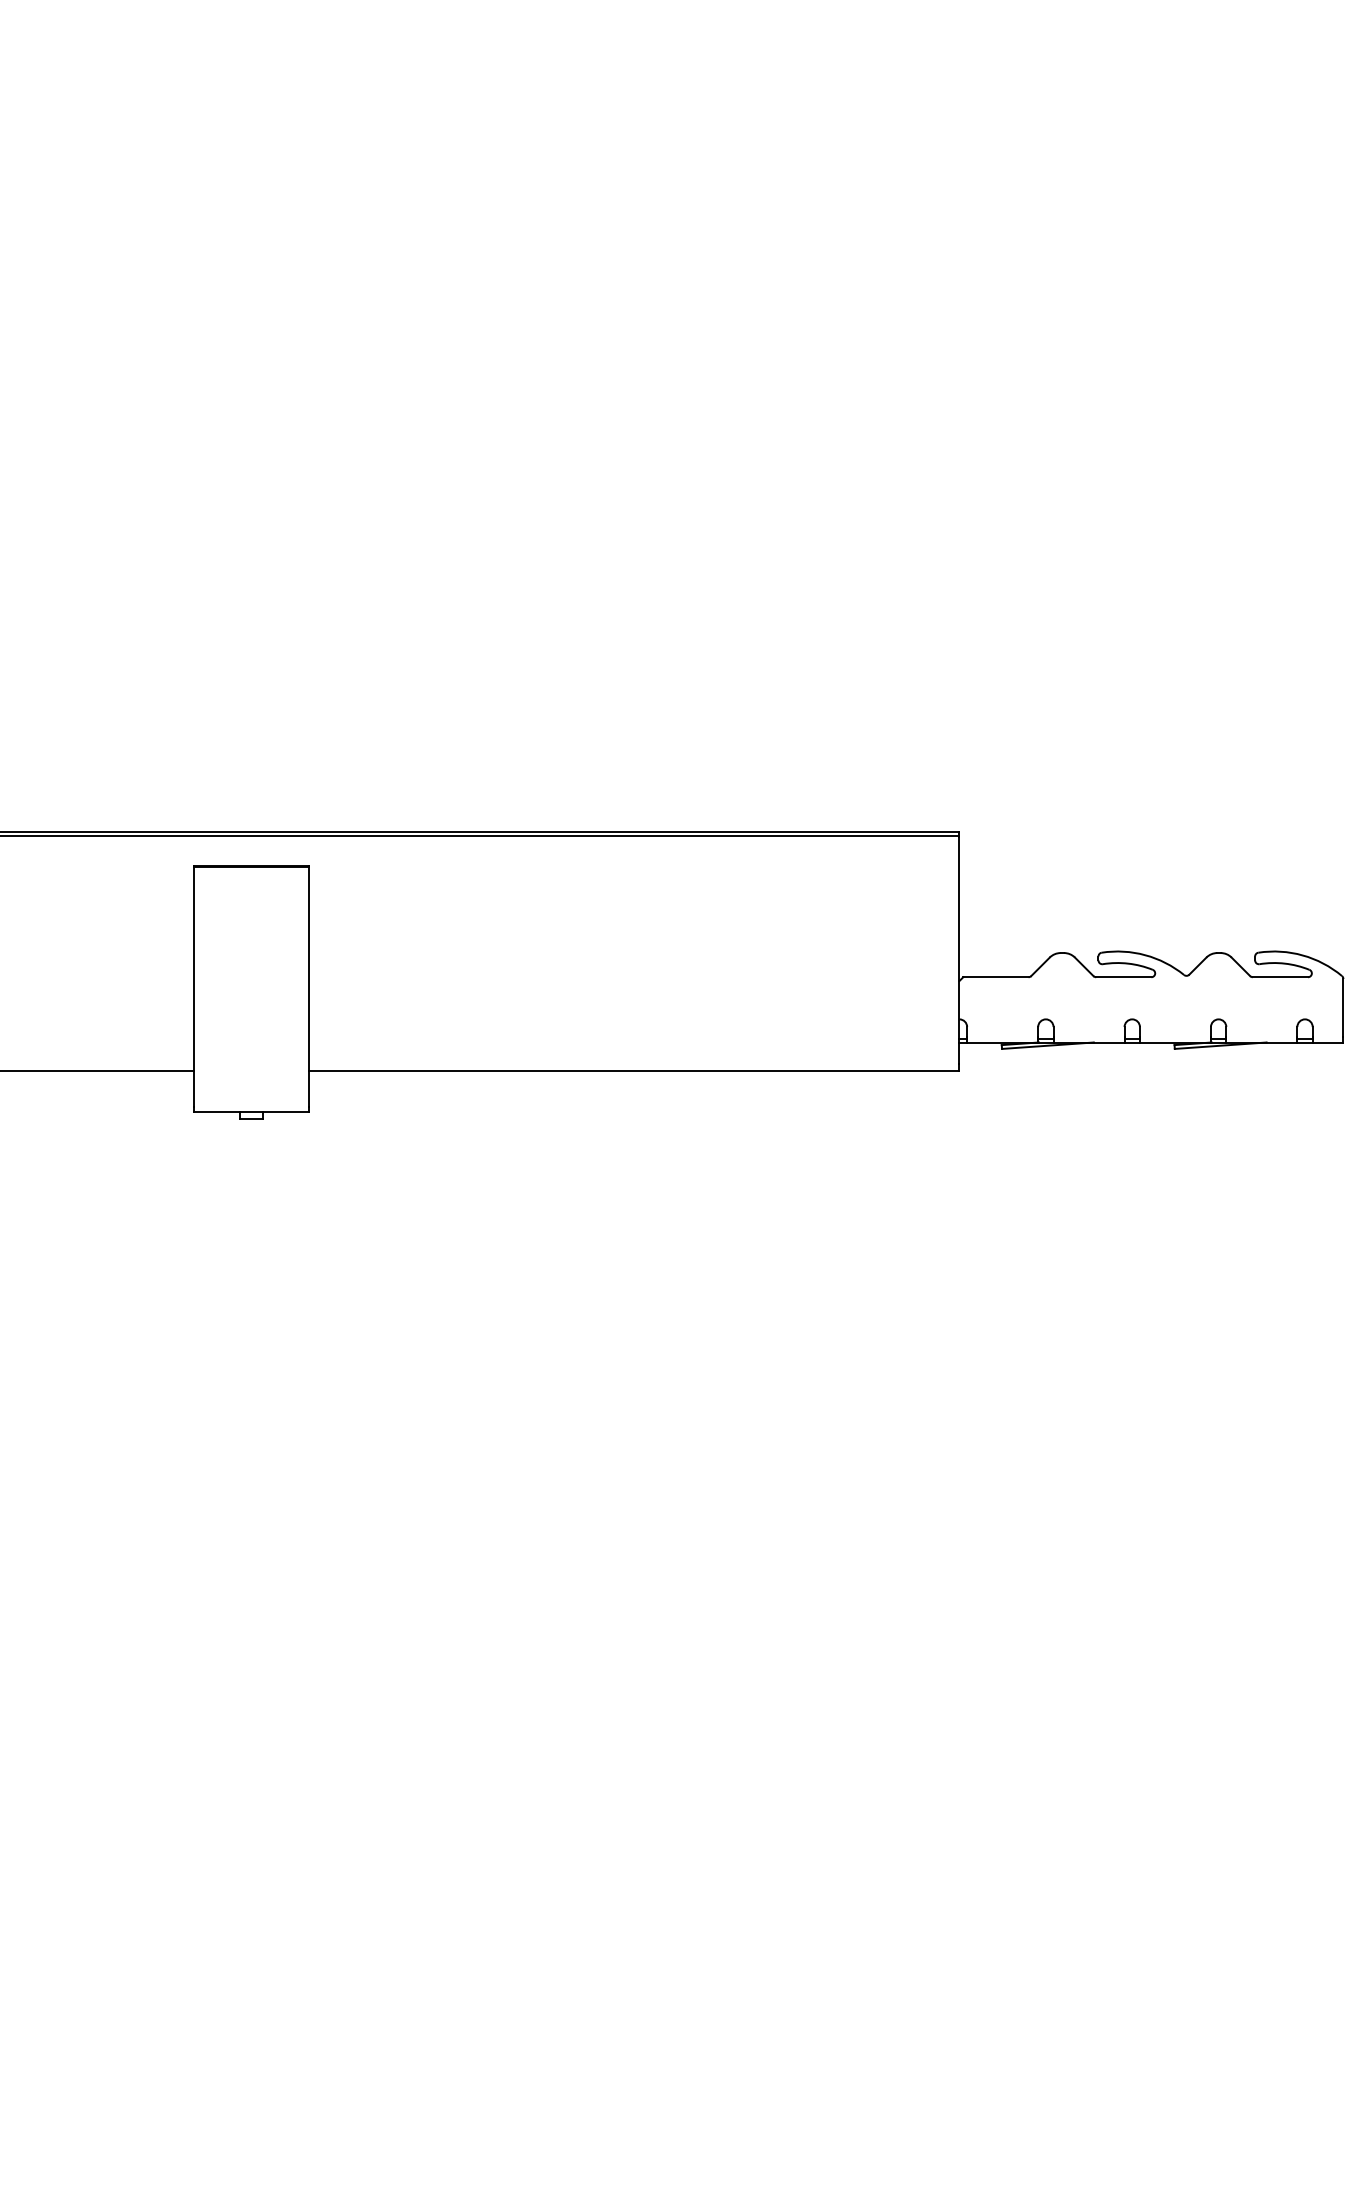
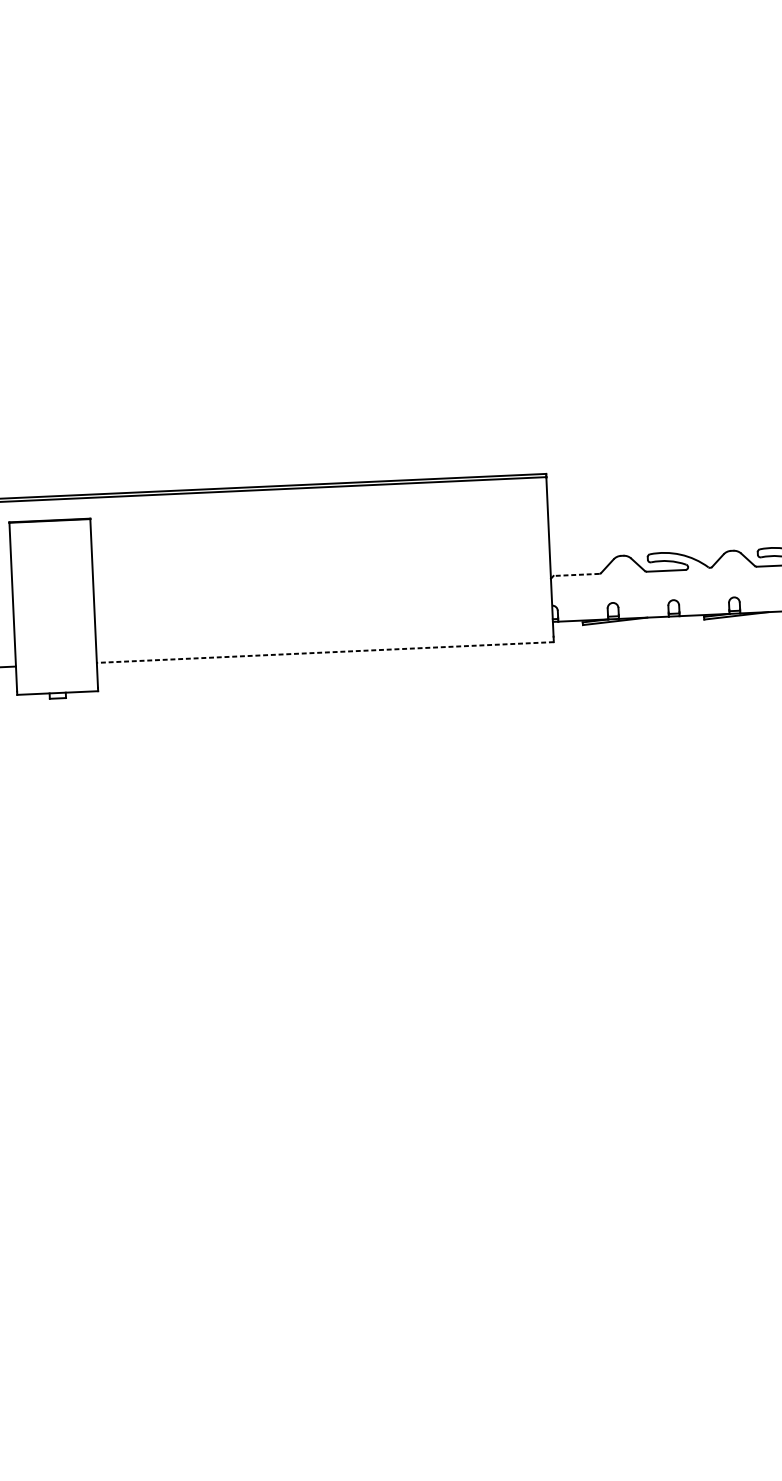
line: (995, 977) -> (576, 575), solid -> dashed
line: (633, 1071) -> (324, 652), solid -> dashed

